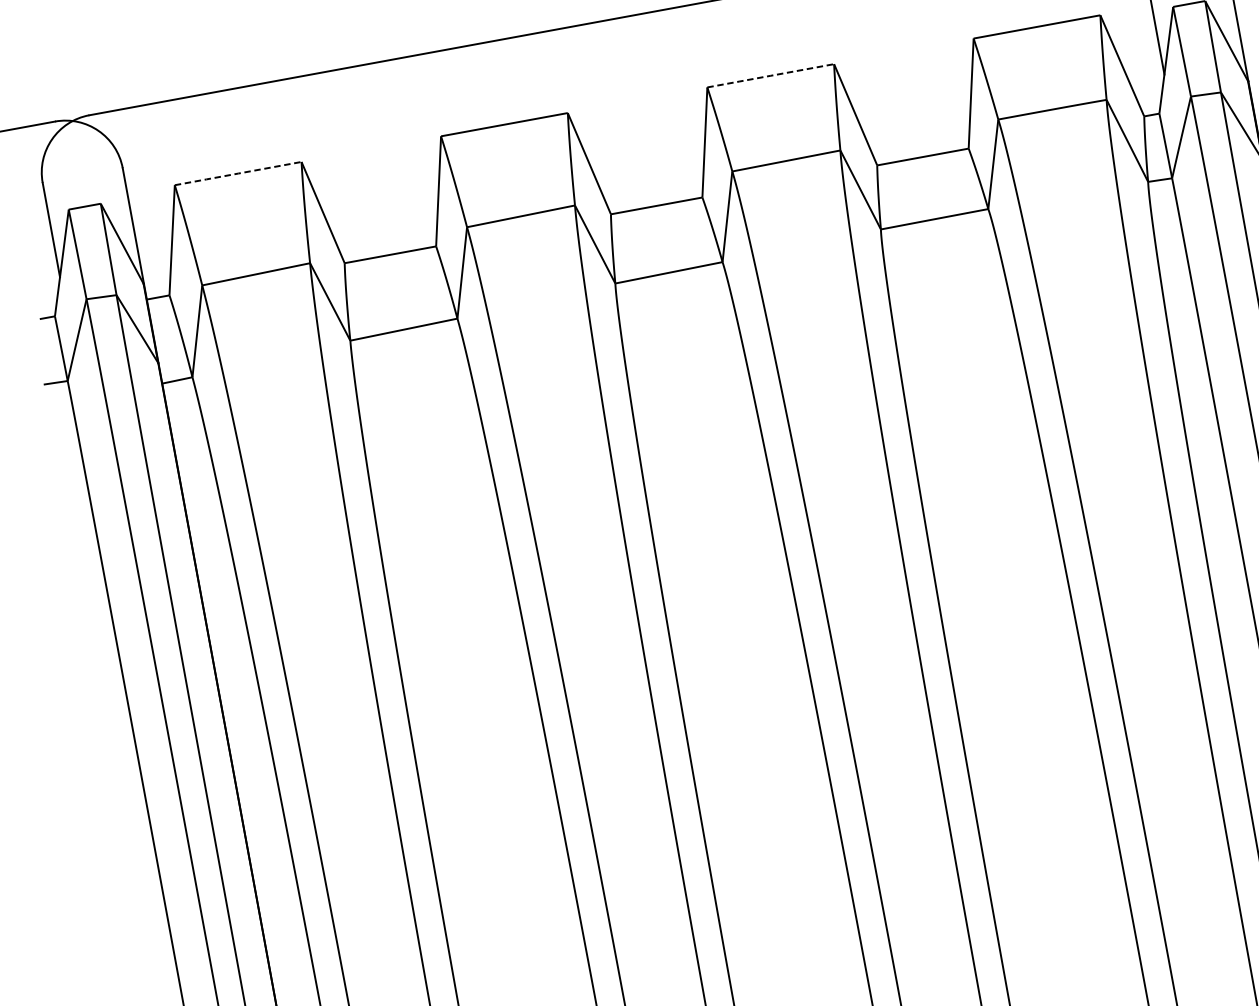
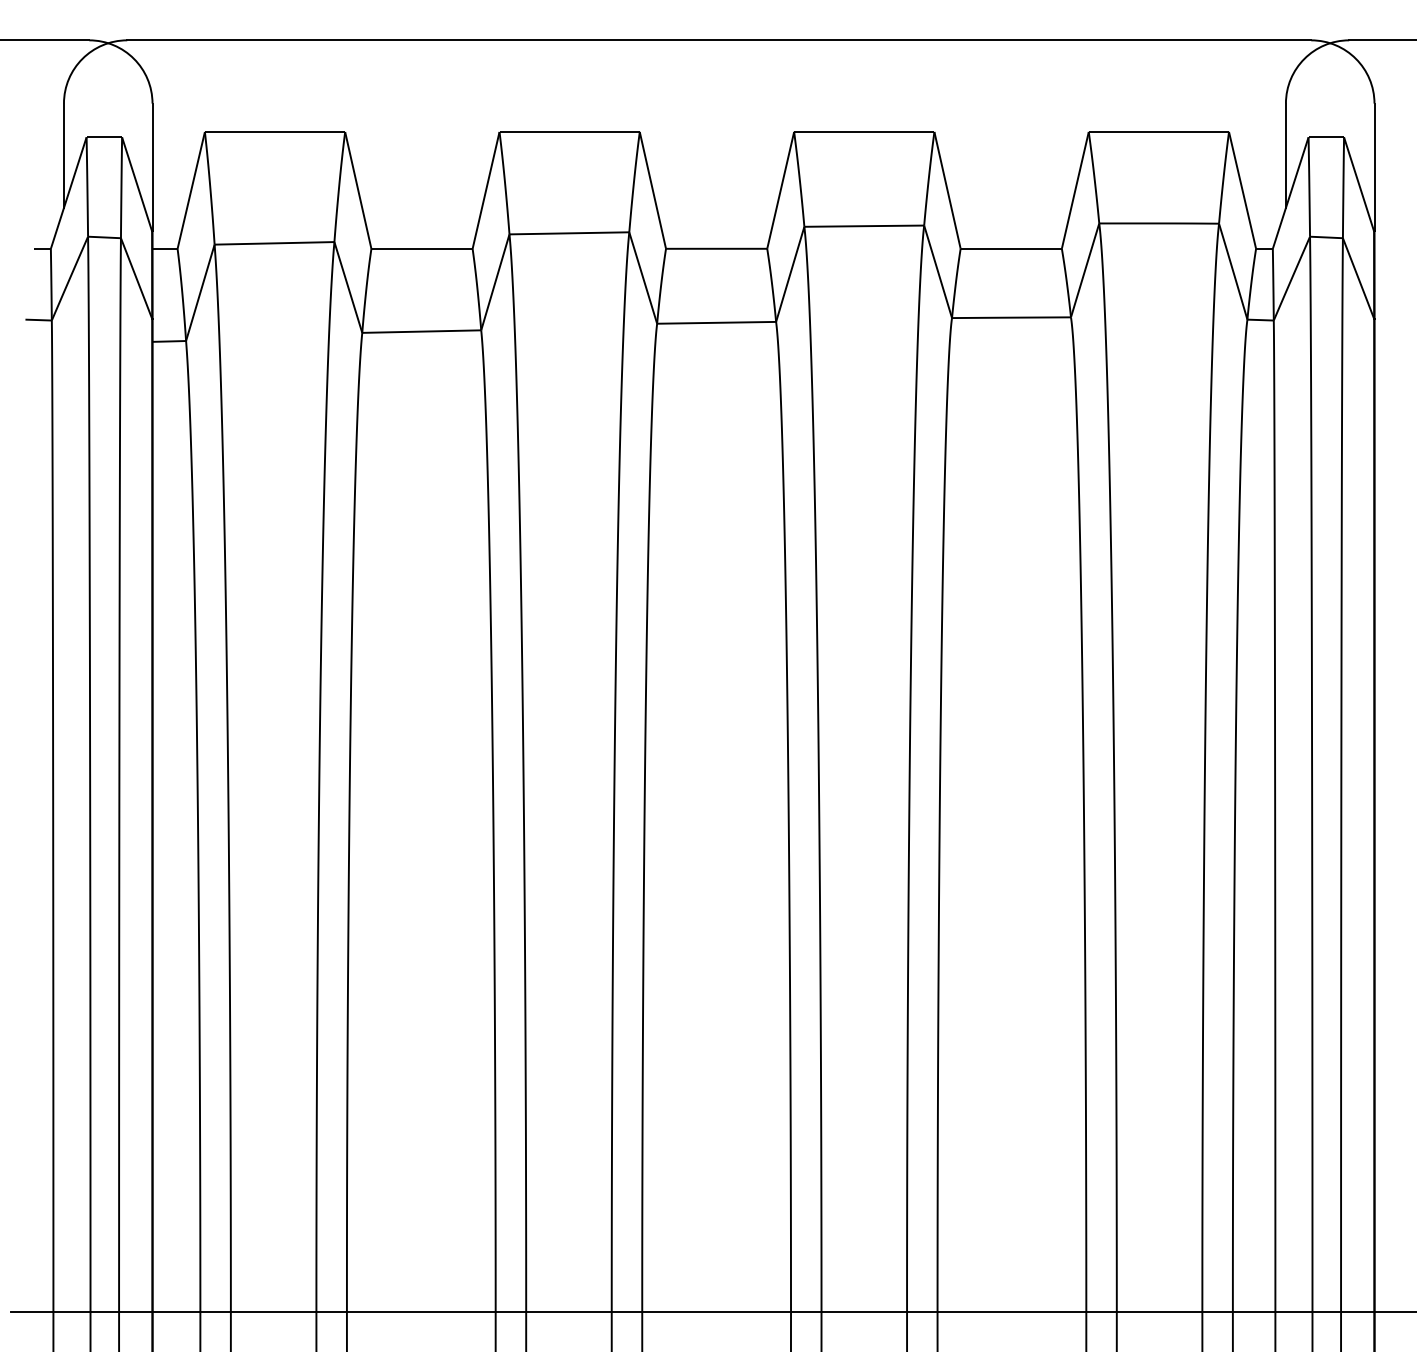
line: (770, 75) -> (864, 131), dashed -> solid
line: (238, 173) -> (275, 132), dashed -> solid

